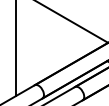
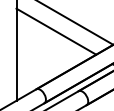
line: (54, 30) -> (56, 31), added

